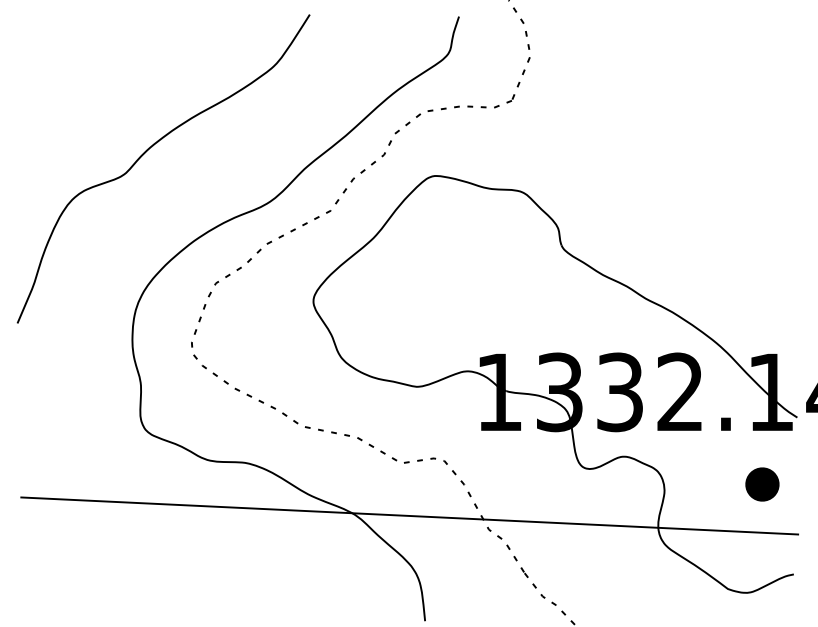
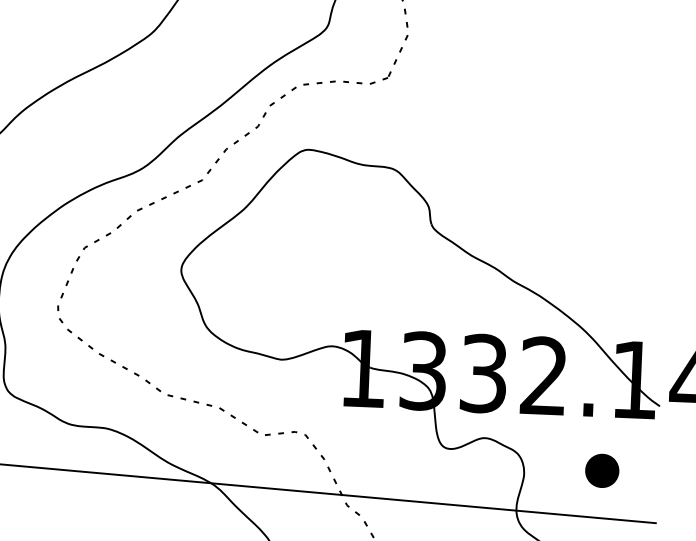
part: (762, 484) -> (602, 470), moved

